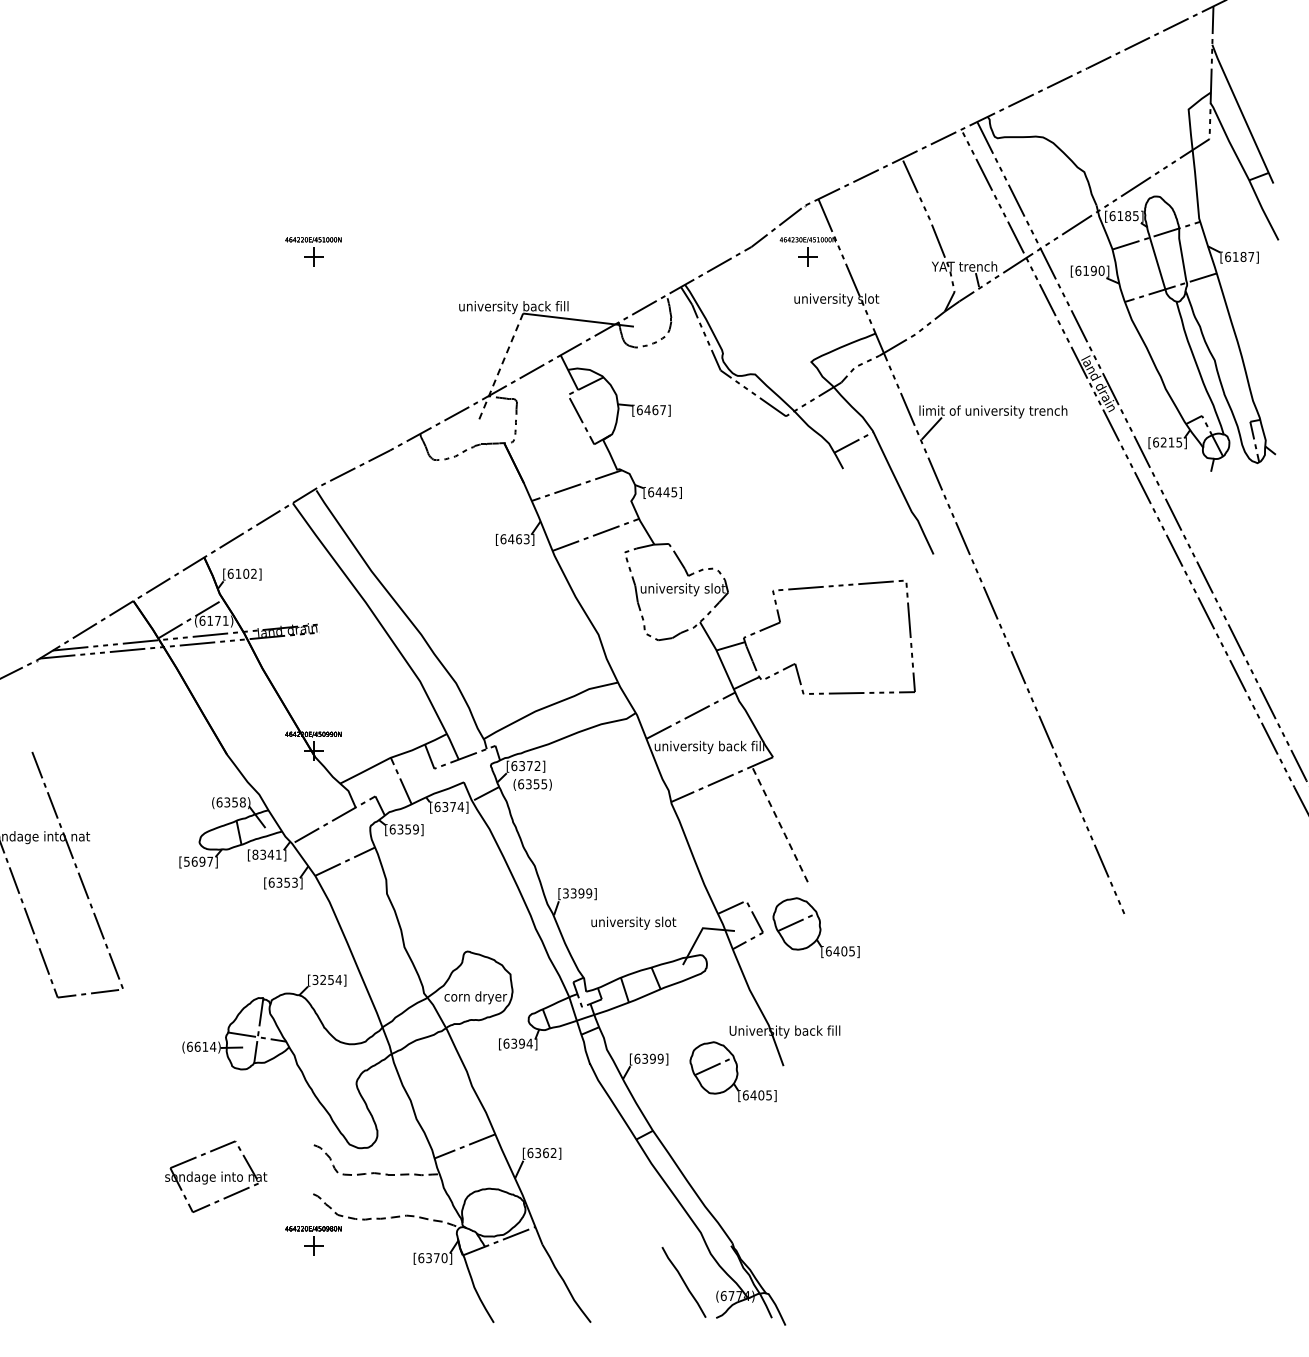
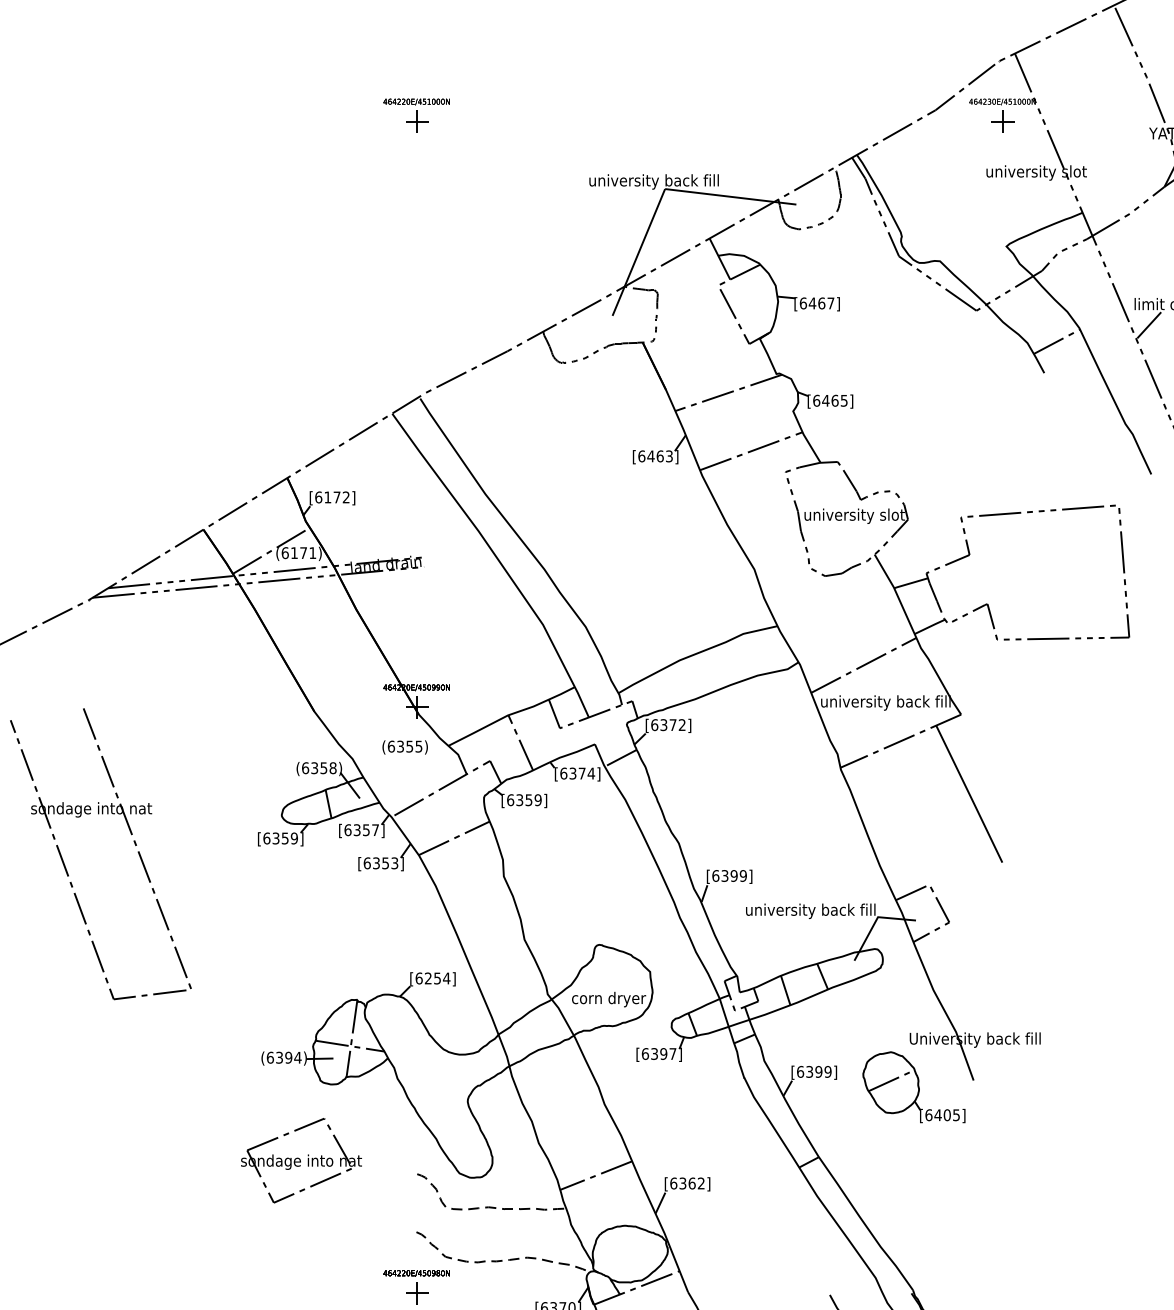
line: (500, 367) -> (638, 252), dashed -> solid
text: (666, 492) -> (834, 401), [6445] -> [6465]
text: (246, 573) -> (337, 496), [6102] -> [6172]
text: (532, 784) -> (404, 746), moved
line: (780, 824) -> (969, 794), dashed -> solid
text: (266, 854) -> (361, 829), [8341] -> [6357]
text: (198, 861) -> (280, 838), [5697] -> [6359]
text: (565, 893) -> (715, 876), [3399] -> [6399]
text: (677, 921) -> (847, 909), university slot -> university back fill
part: (815, 927) -> (1011, 916), removed
text: (315, 979) -> (419, 977), [3254] -> [6254]
text: (529, 1043) -> (672, 1053), [6394] -> [6397]
text: (201, 1046) -> (284, 1057), (6614) -> (6394)
part: (216, 1176) -> (301, 1160), moved

